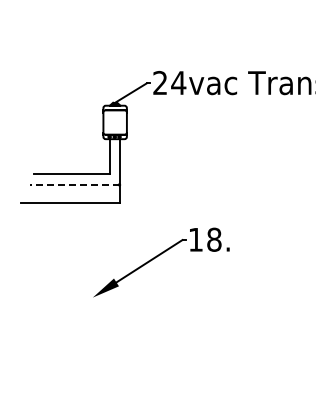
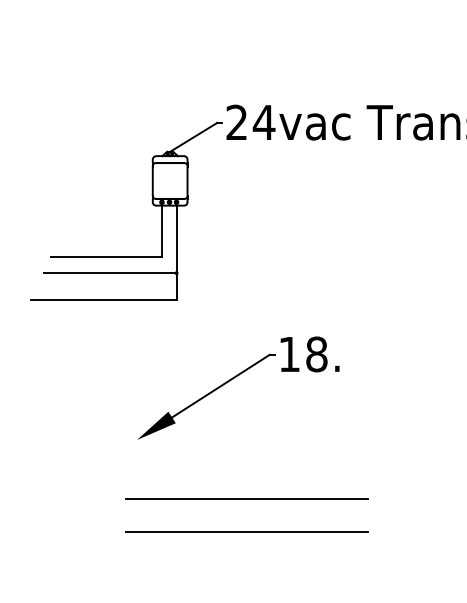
line: (74, 184) -> (110, 272), dashed -> solid
line: (166, 337) -> (246, 498), added
line: (166, 360) -> (246, 532), added

